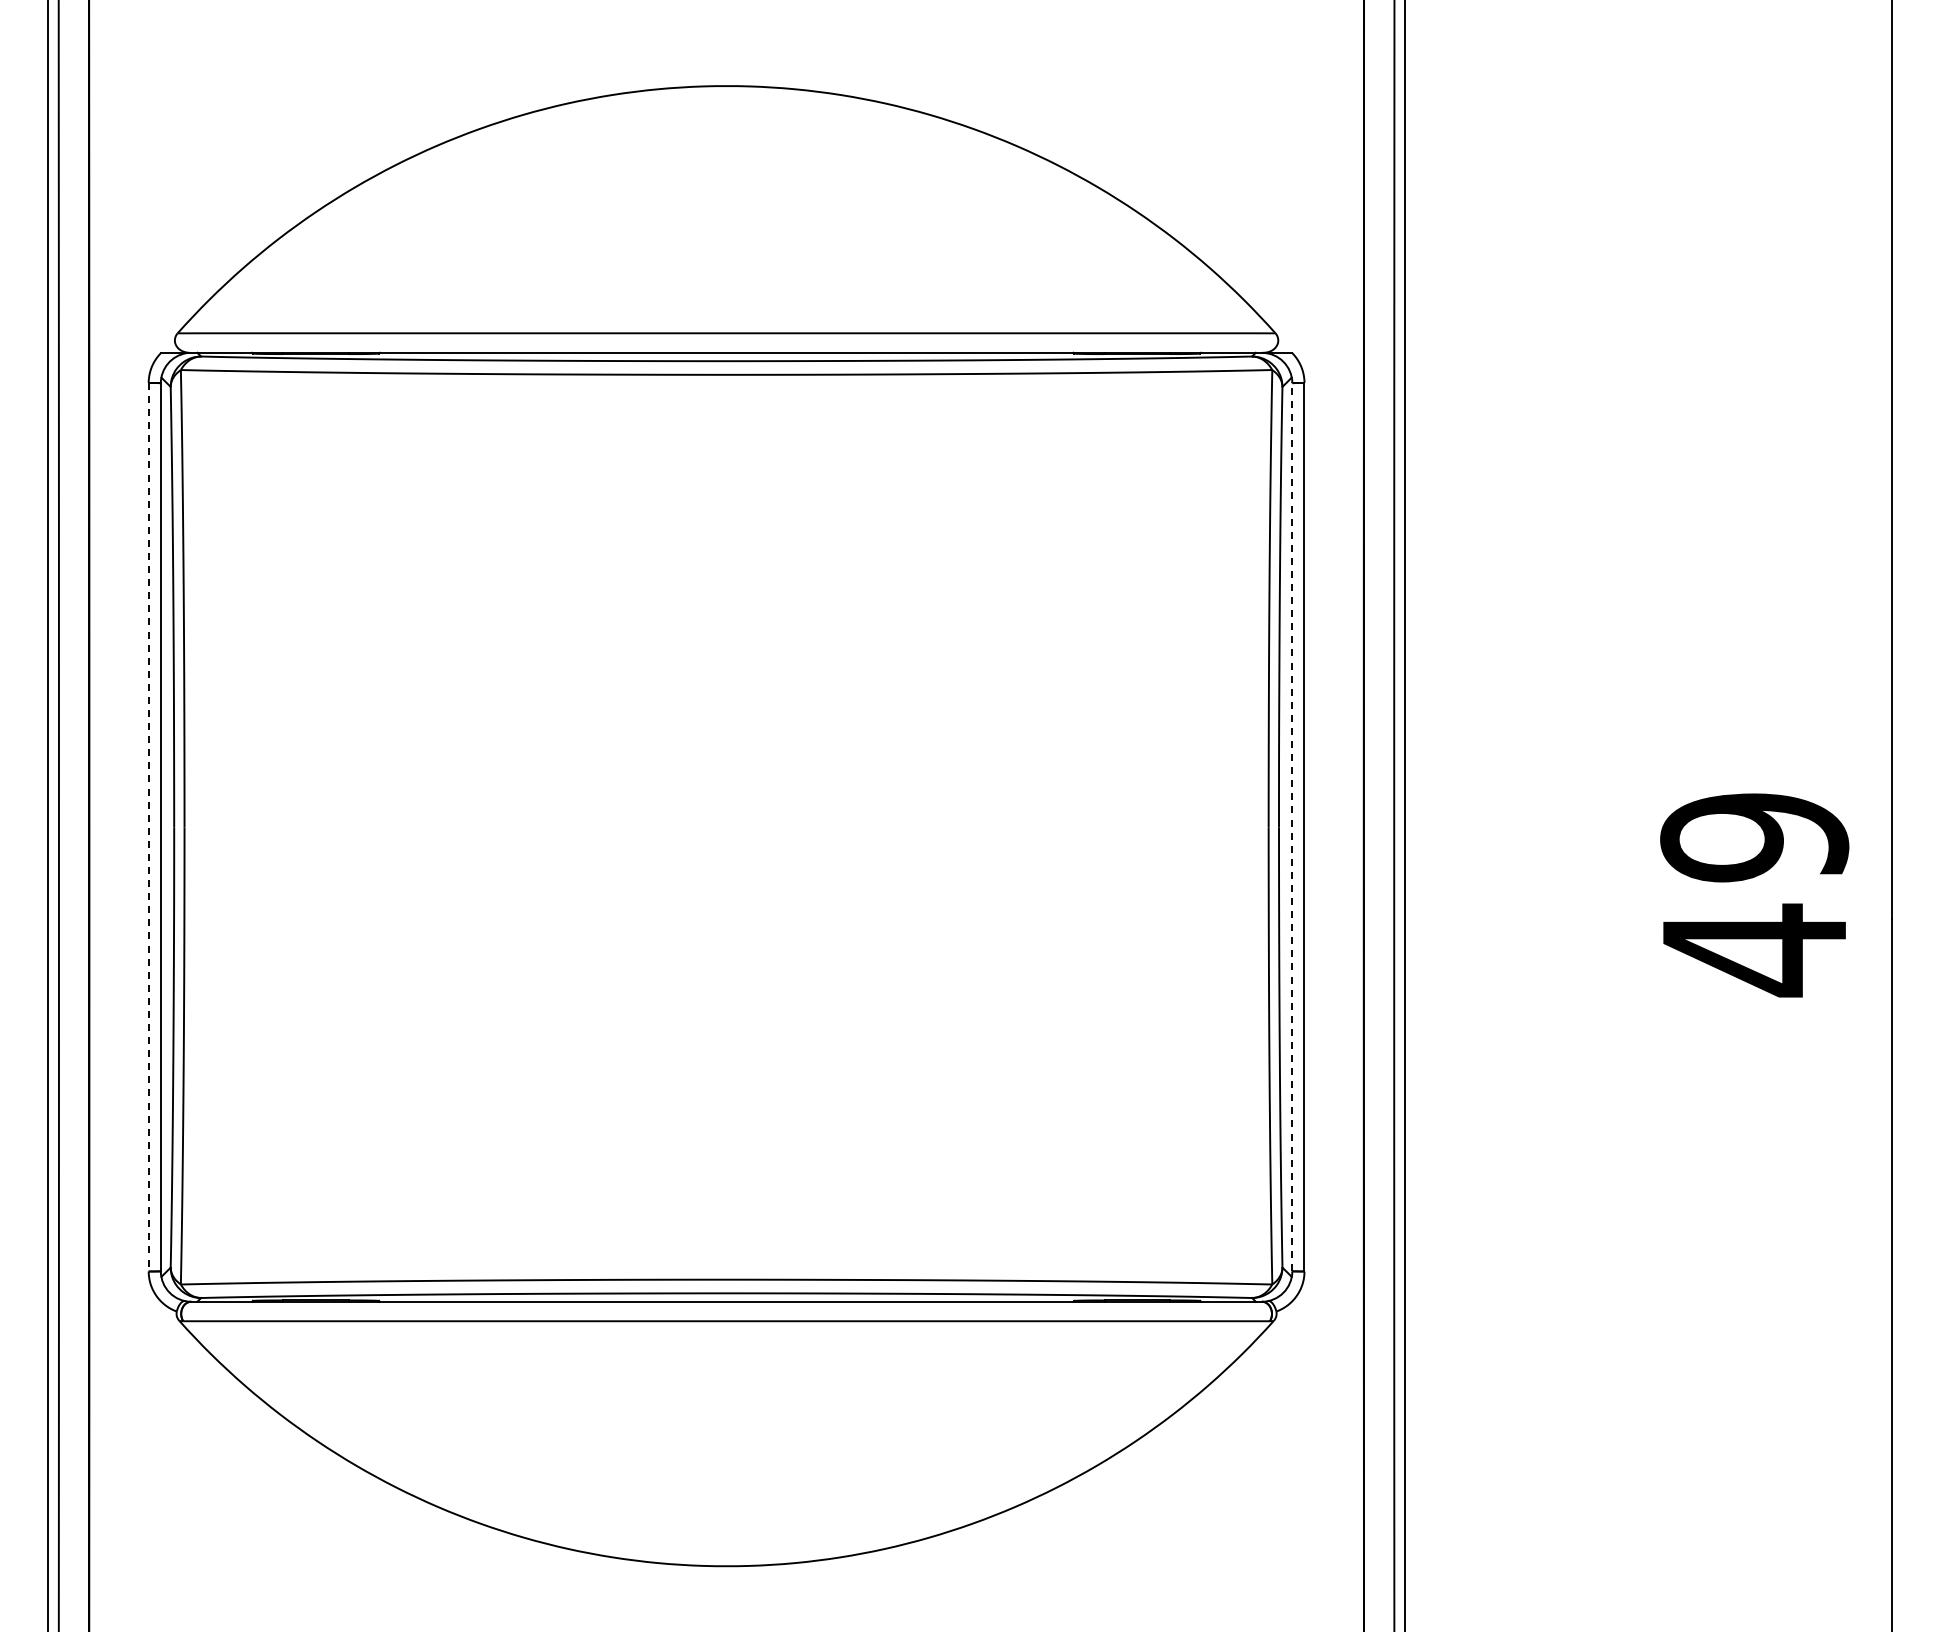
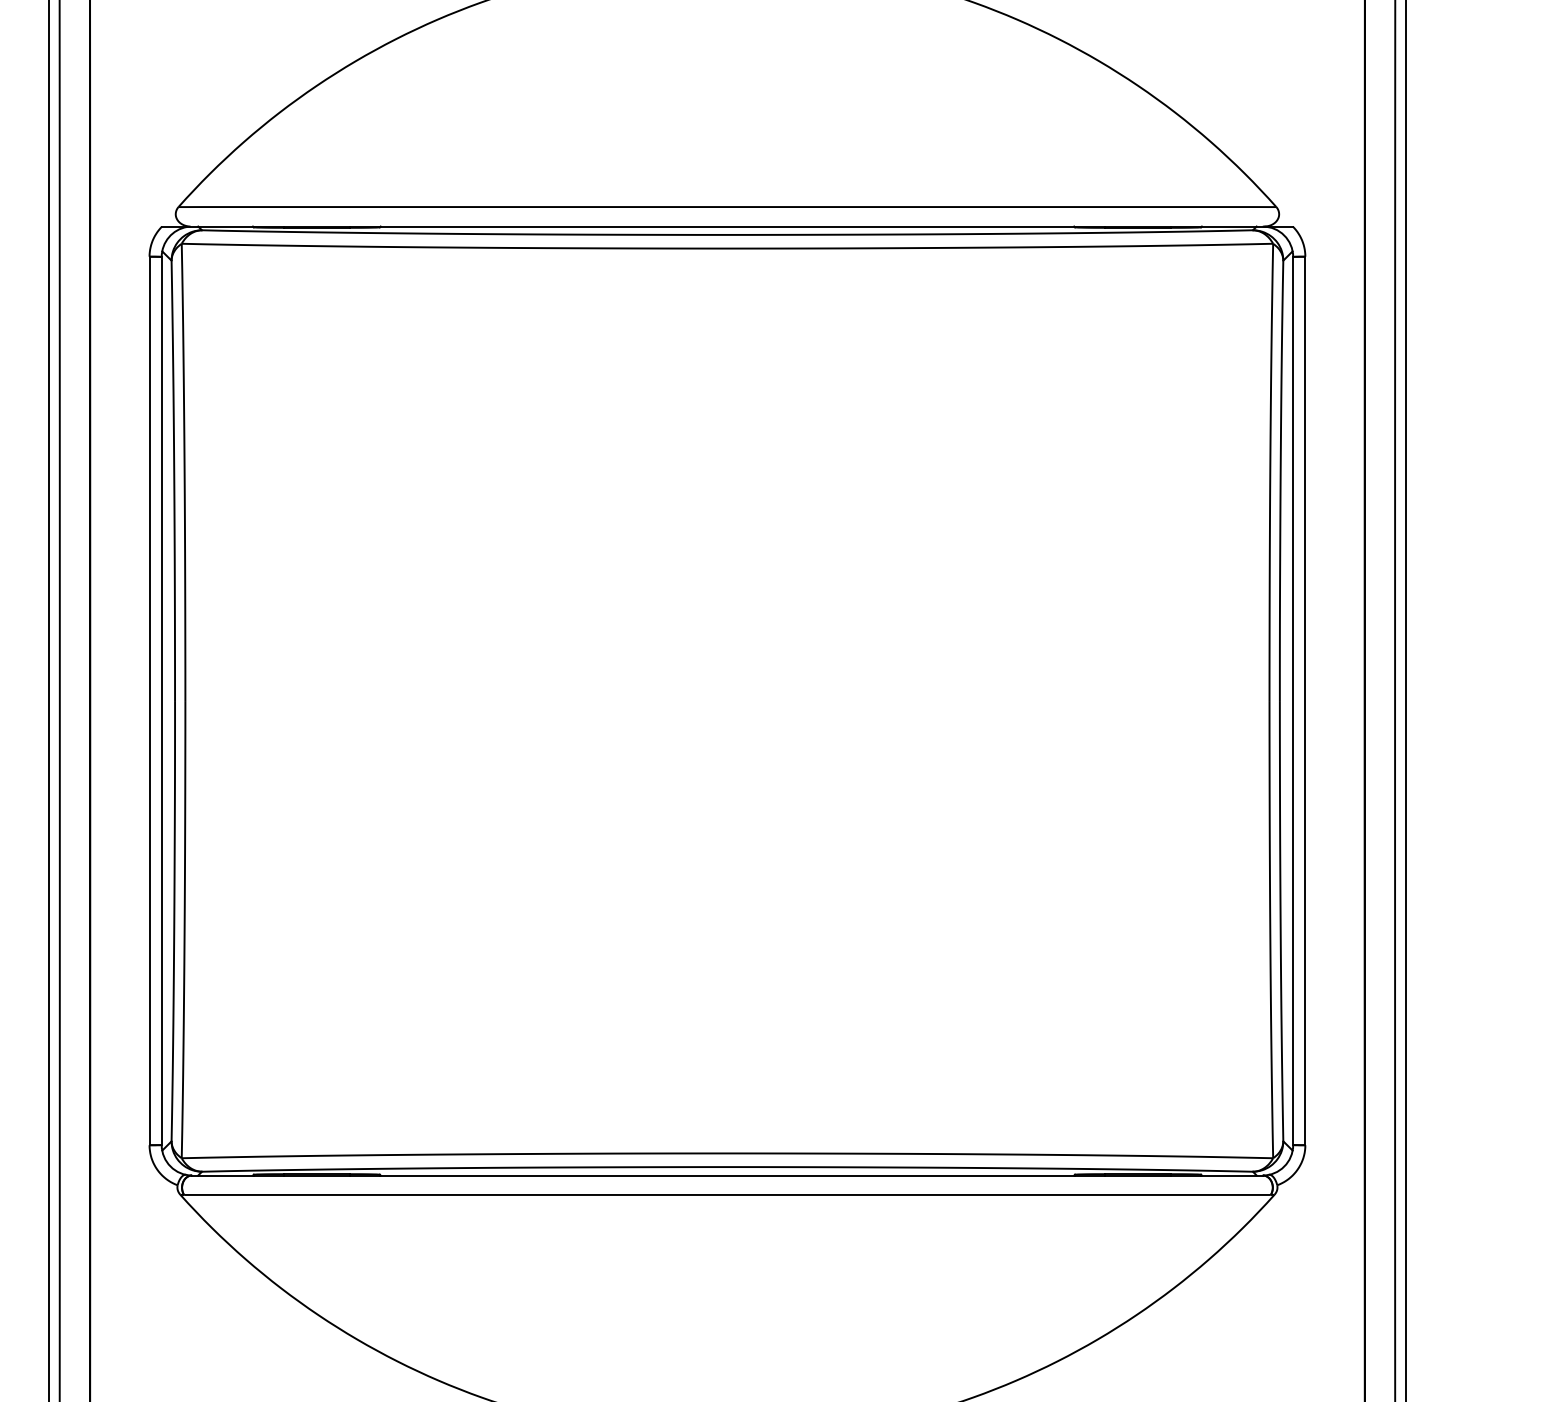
line: (1292, 826) -> (1293, 700), dashed -> solid
line: (148, 827) -> (149, 701), dashed -> solid

